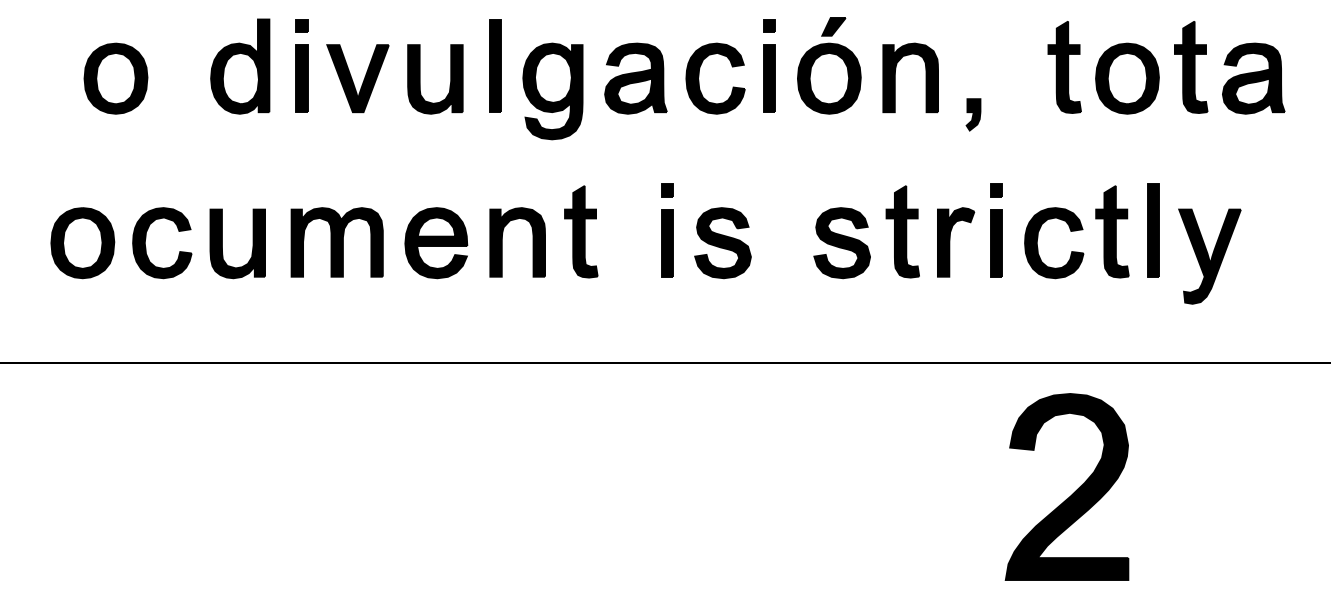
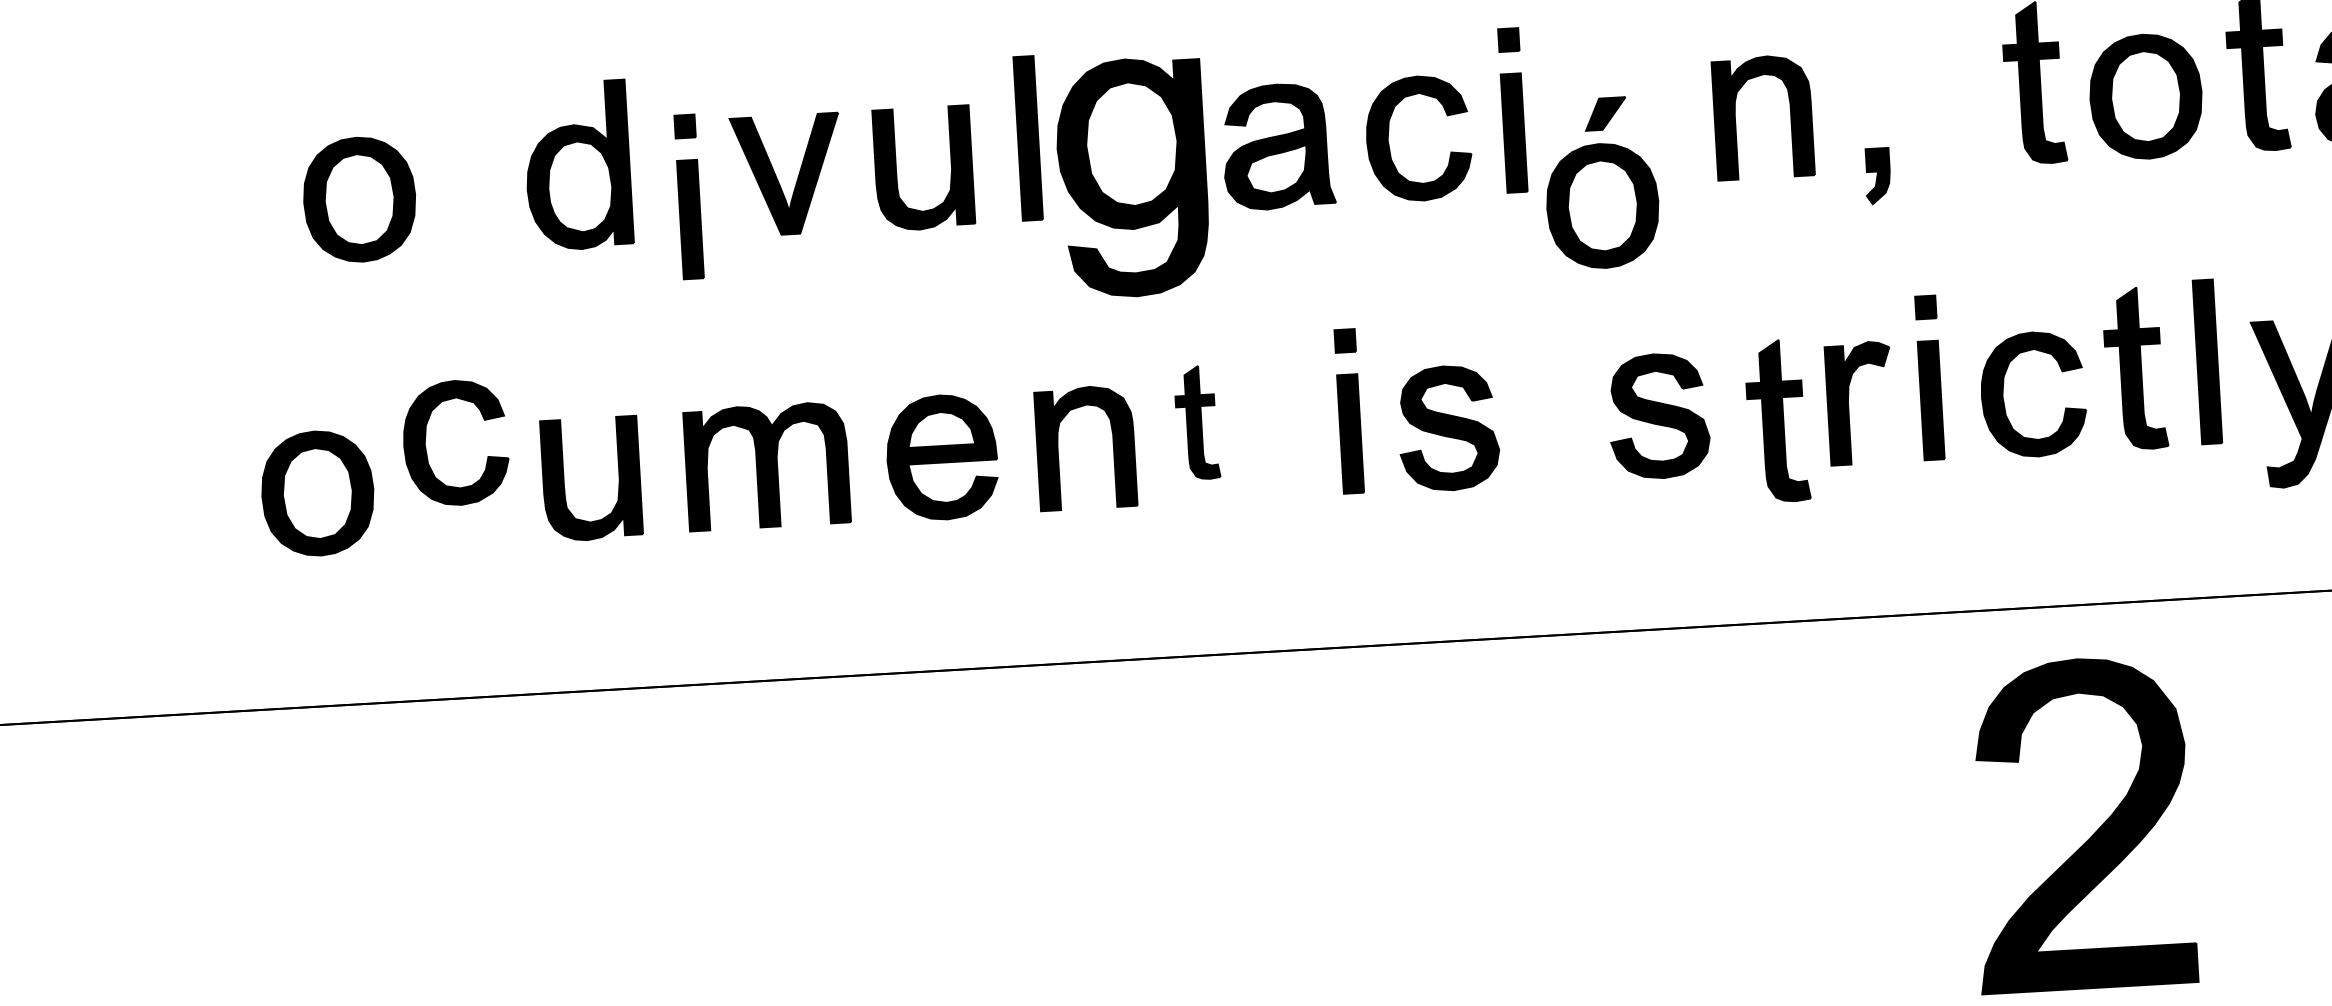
part: (301, 65) -> (688, 196), moved
part: (829, 65) -> (1601, 182), moved
part: (552, 91) -> (1131, 177), size x1.4
part: (581, 231) -> (1197, 422), size x0.7
part: (902, 231) -> (1776, 420), moved
part: (146, 247) -> (428, 452), moved

